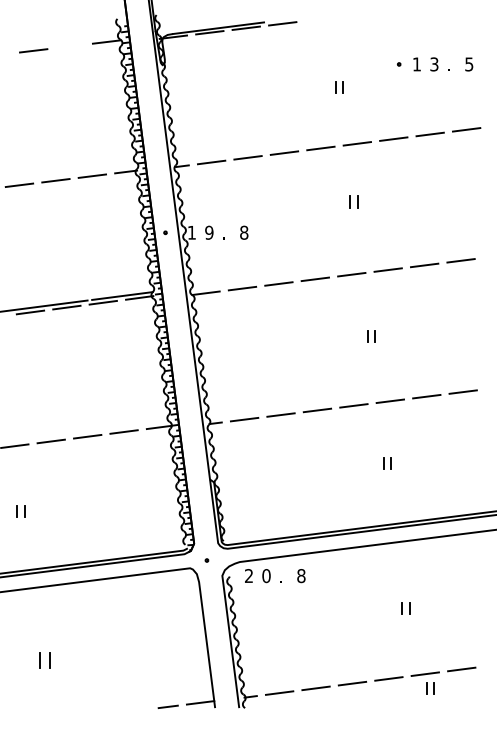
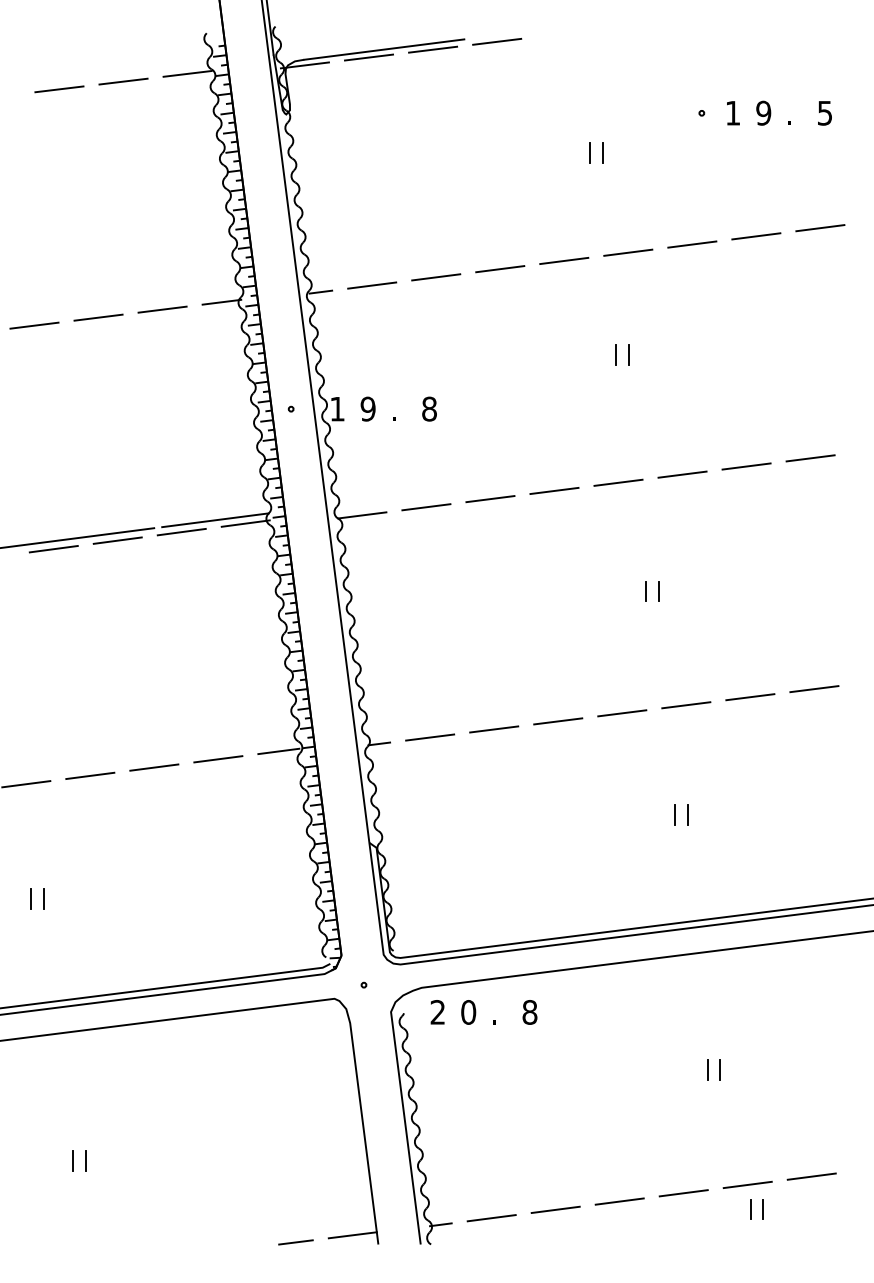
line: (69, 46) -> (122, 81), added
text: (434, 64) -> (763, 113), 3 -> 9
part: (45, 660) -> (80, 1160), size x0.71

